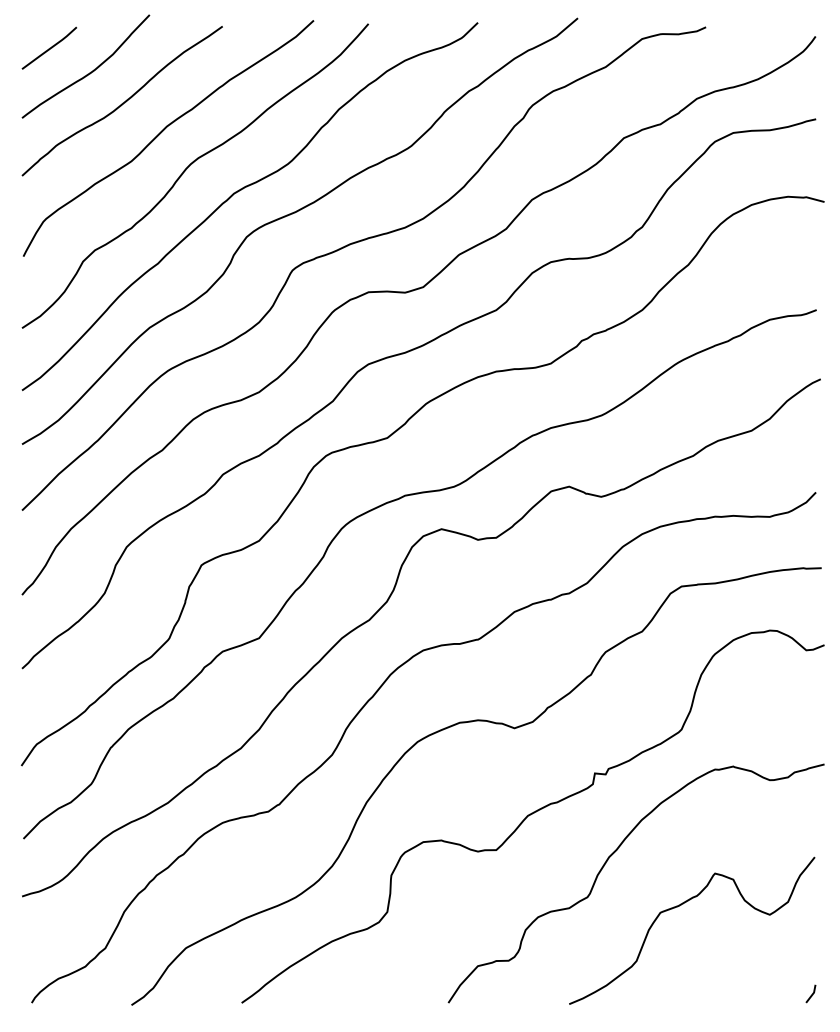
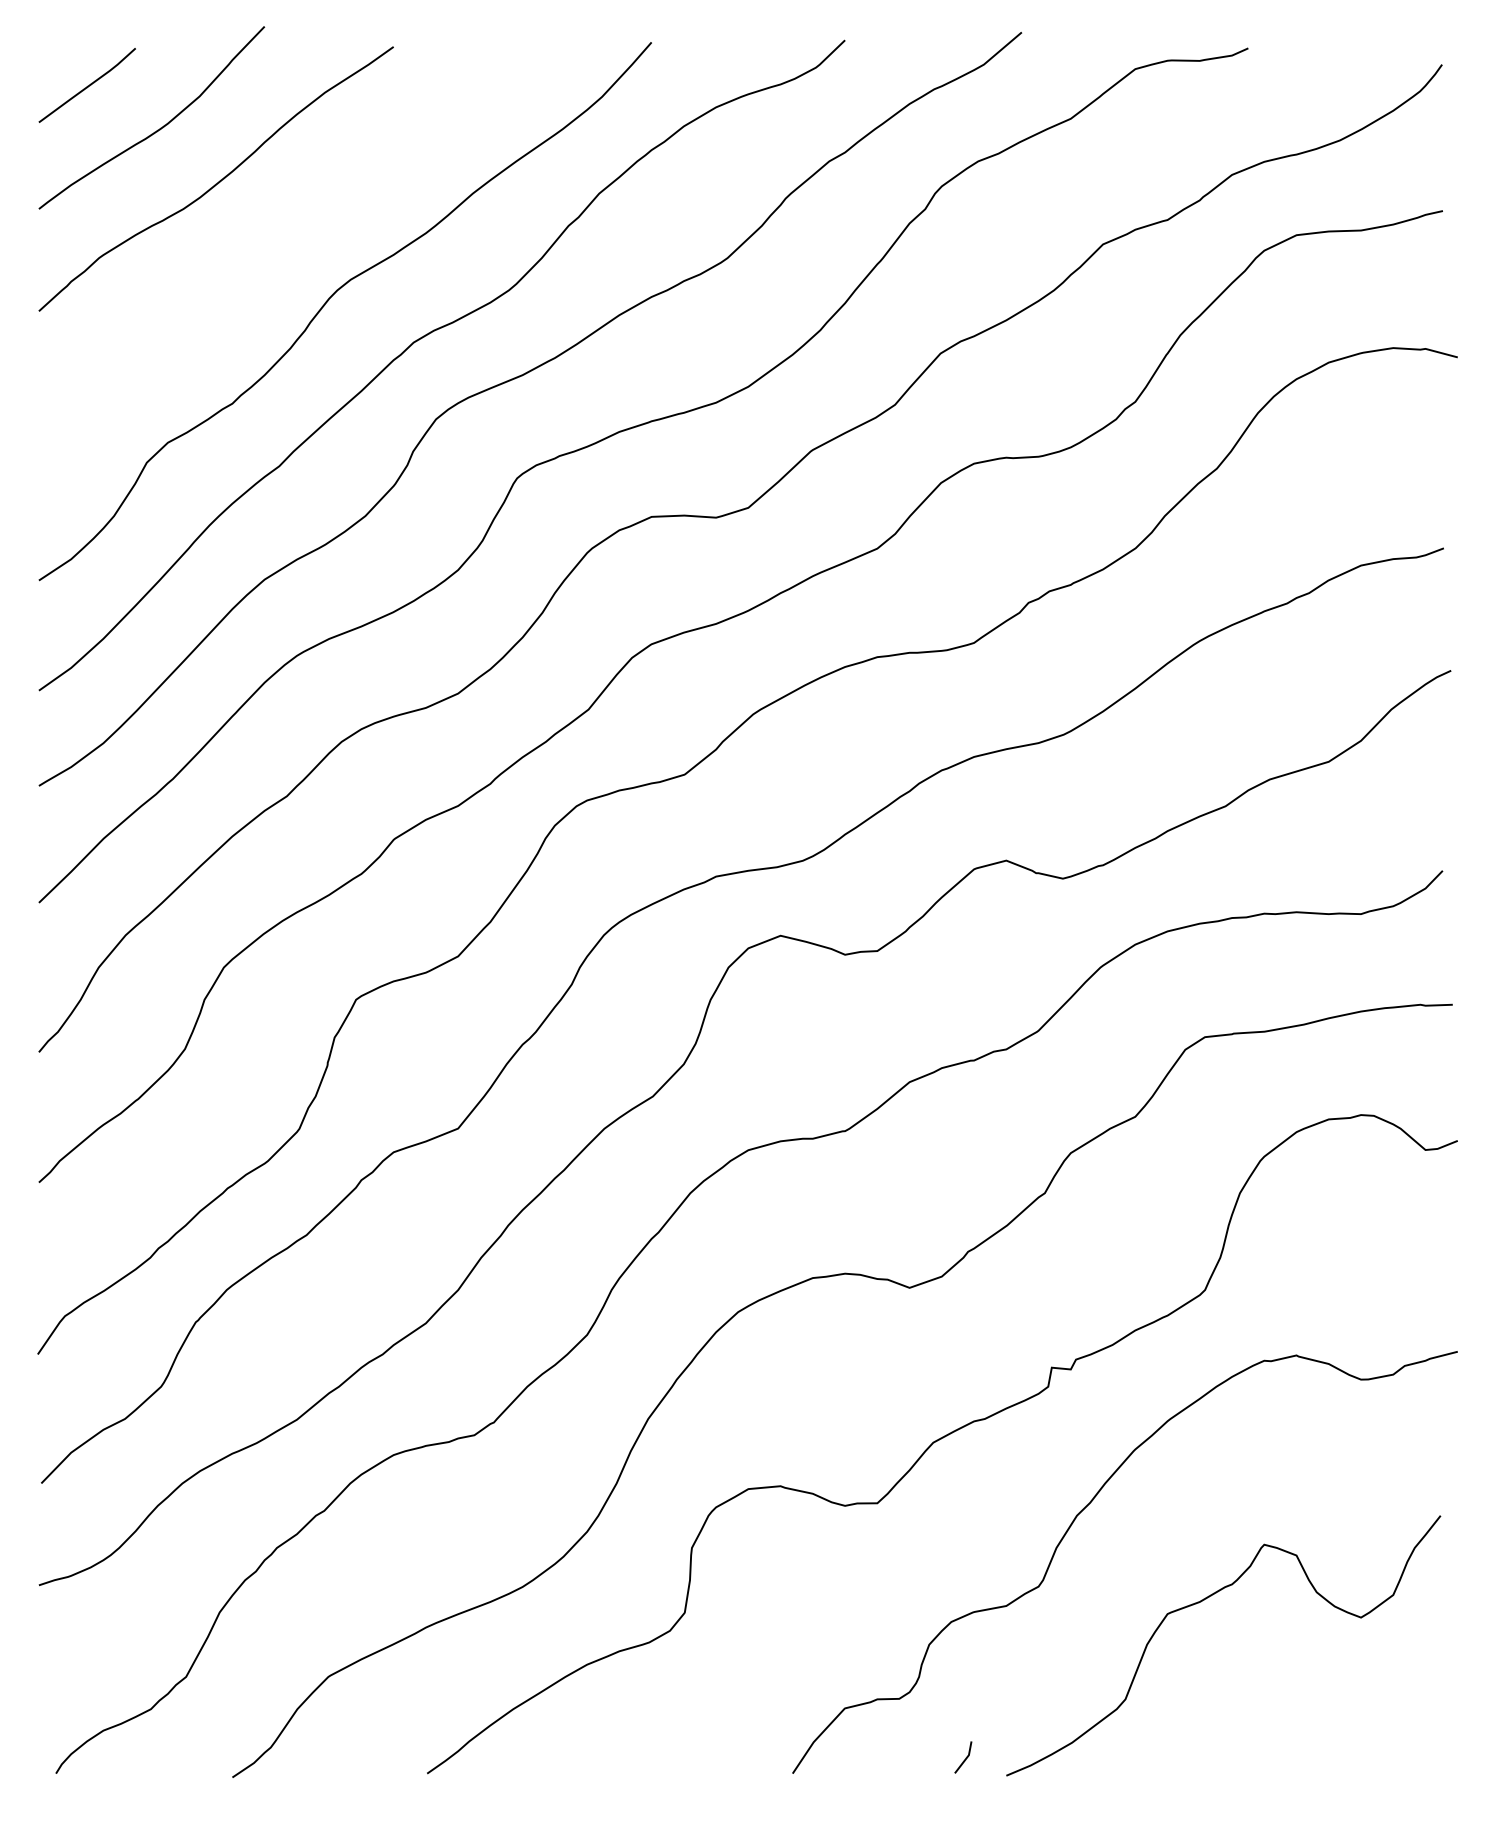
curve: (162, 132) -> (287, 234), removed
line: (811, 994) -> (964, 1758), moved

